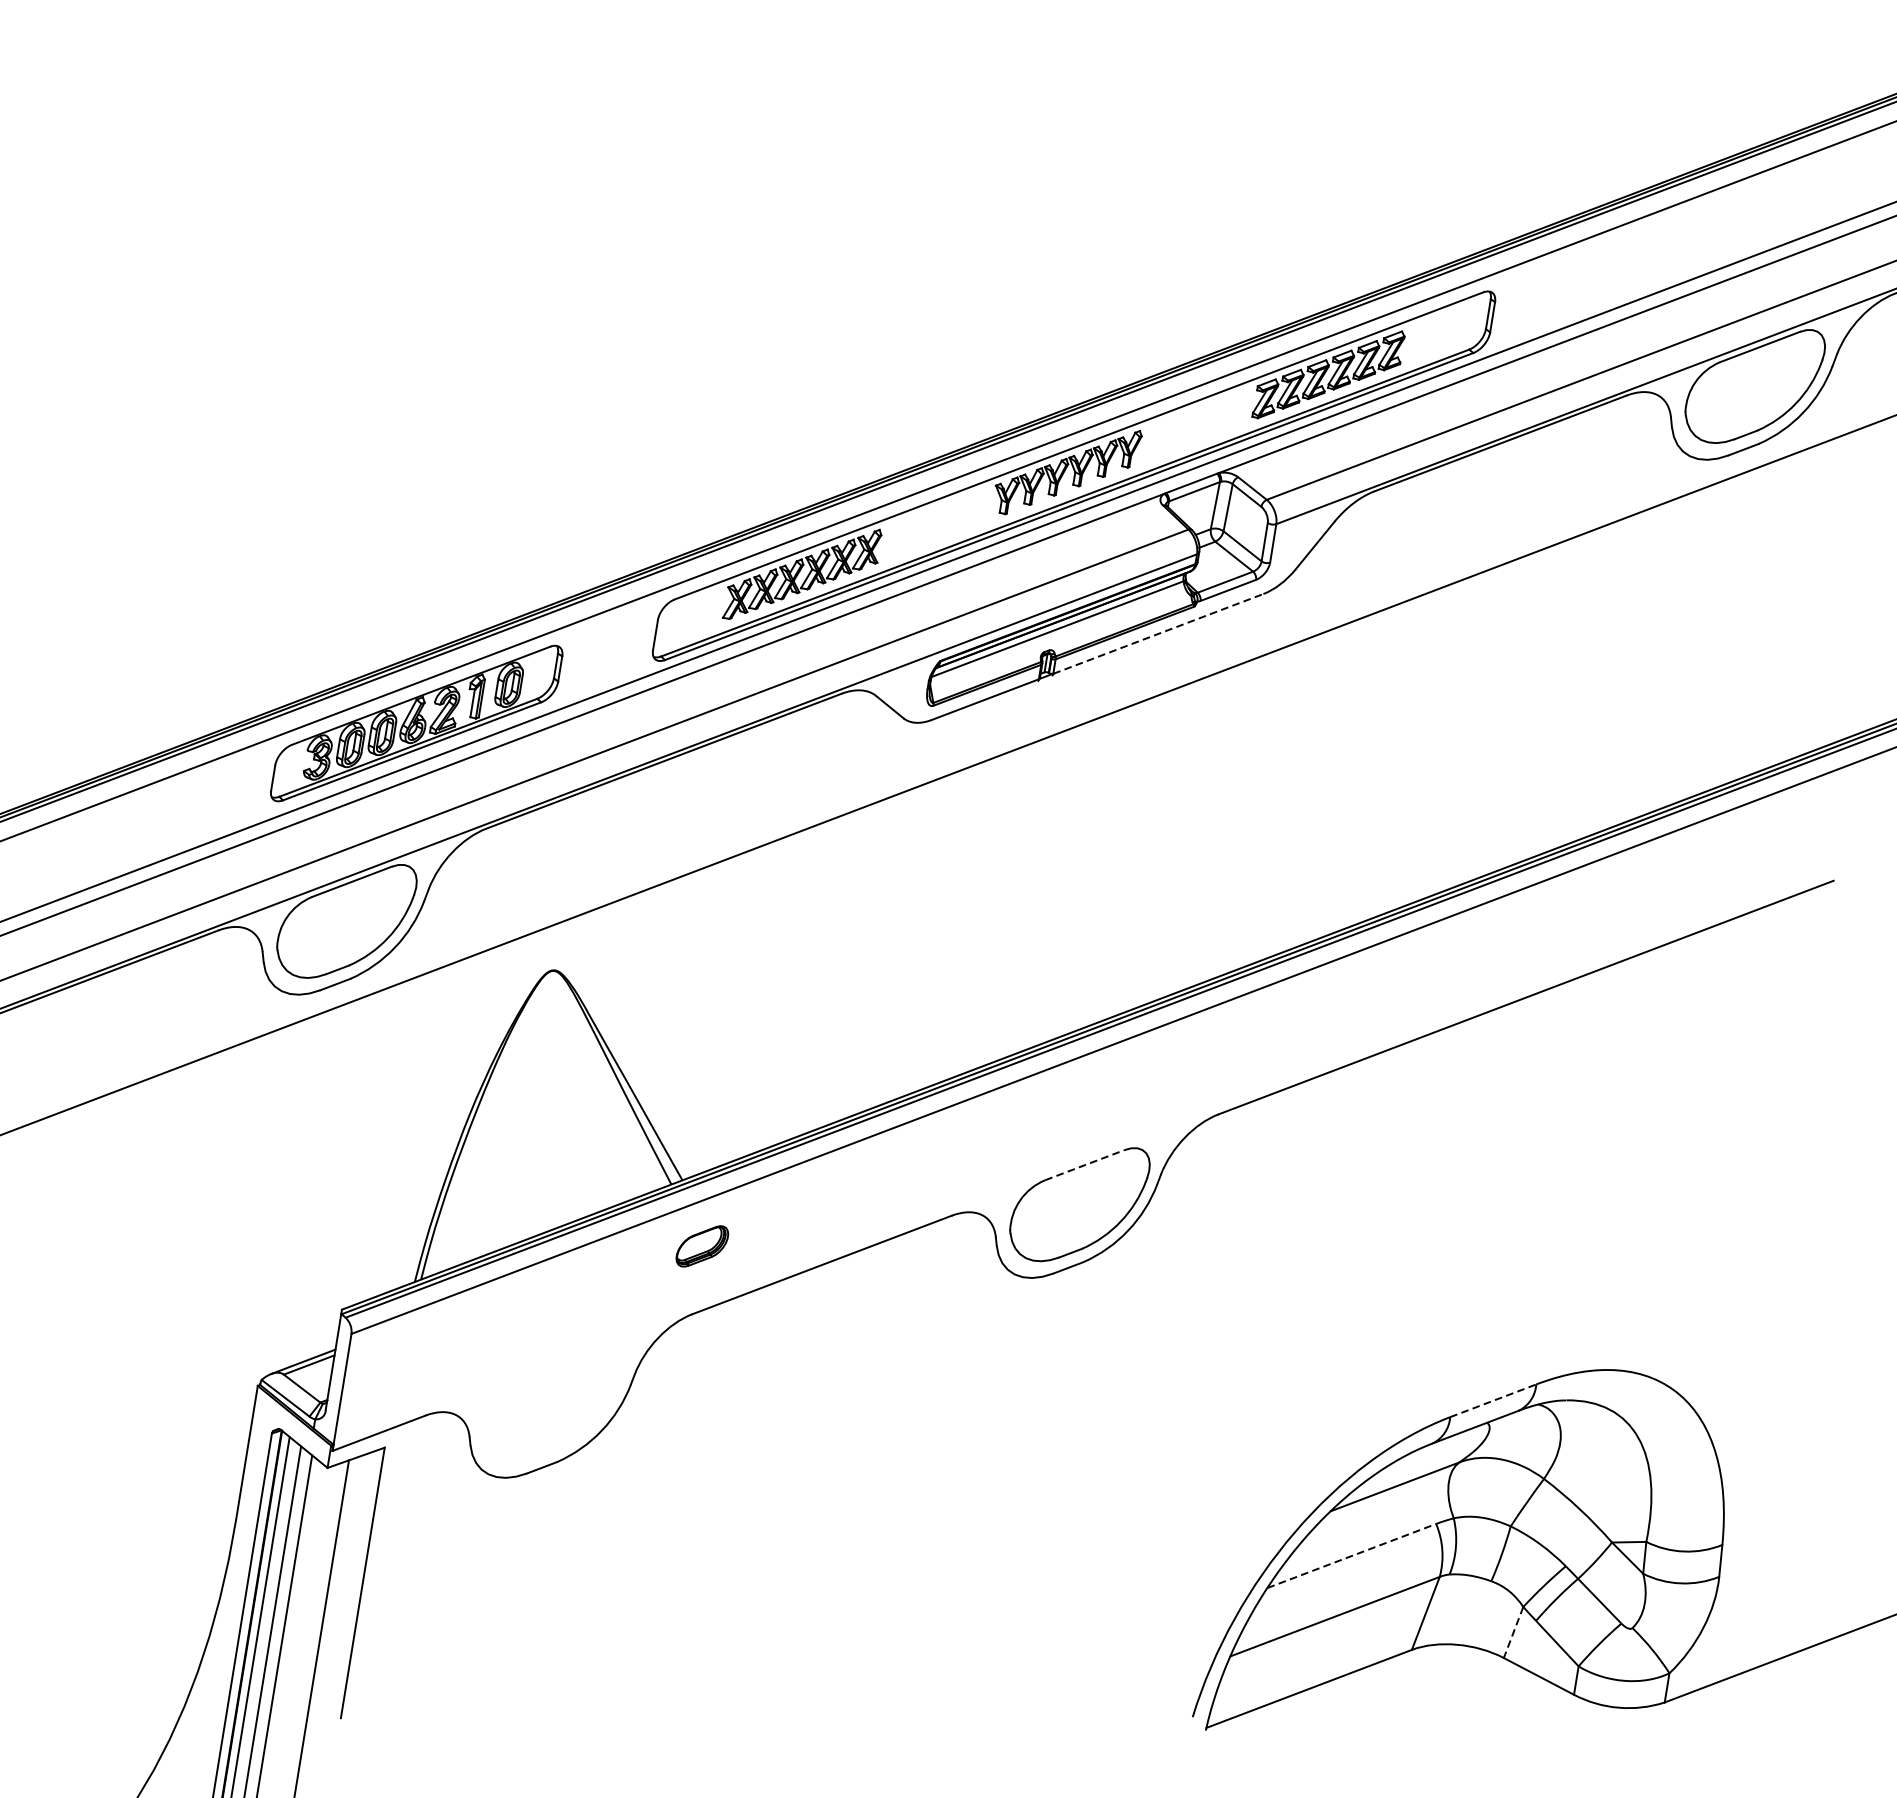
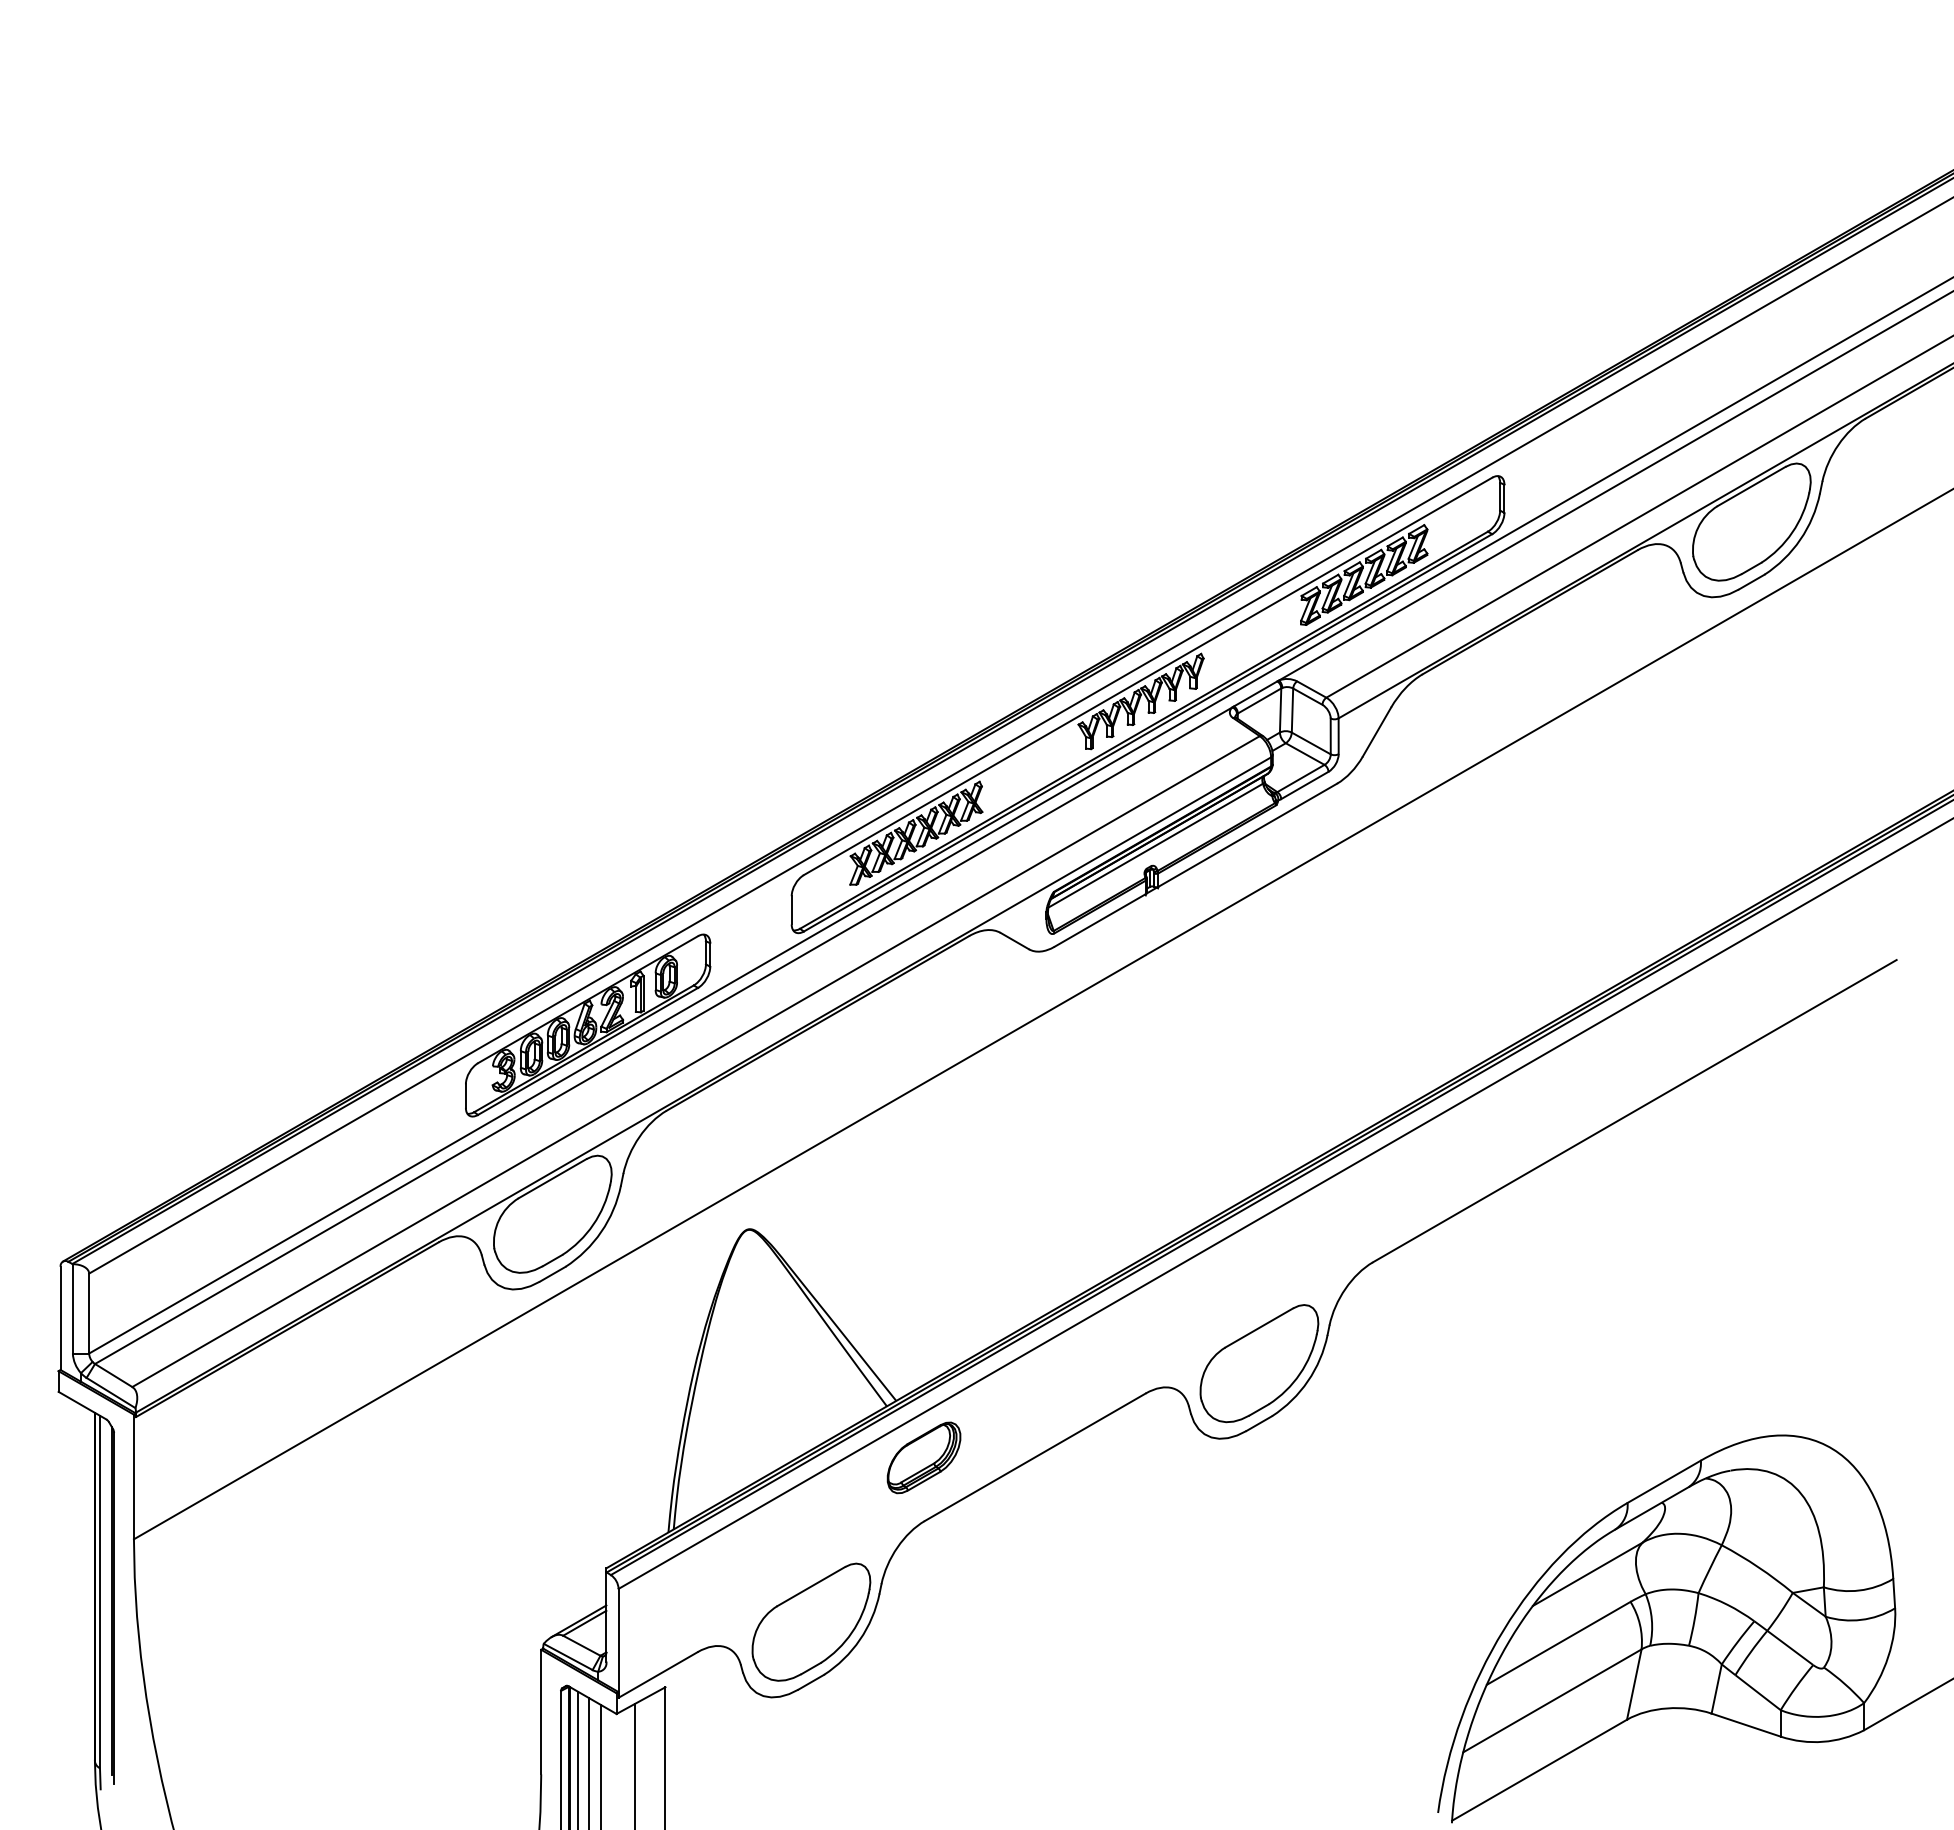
line: (1159, 634) -> (1248, 835), dashed -> solid
line: (1085, 1164) -> (1259, 1327), dashed -> solid
part: (701, 1245) -> (923, 1457), size x1.67
line: (1493, 1400) -> (1664, 1481), dashed -> solid
part: (553, 1402) -> (811, 1621), added
line: (1351, 1556) -> (1558, 1643), dashed -> solid
line: (1513, 1632) -> (1716, 1689), dashed -> solid

